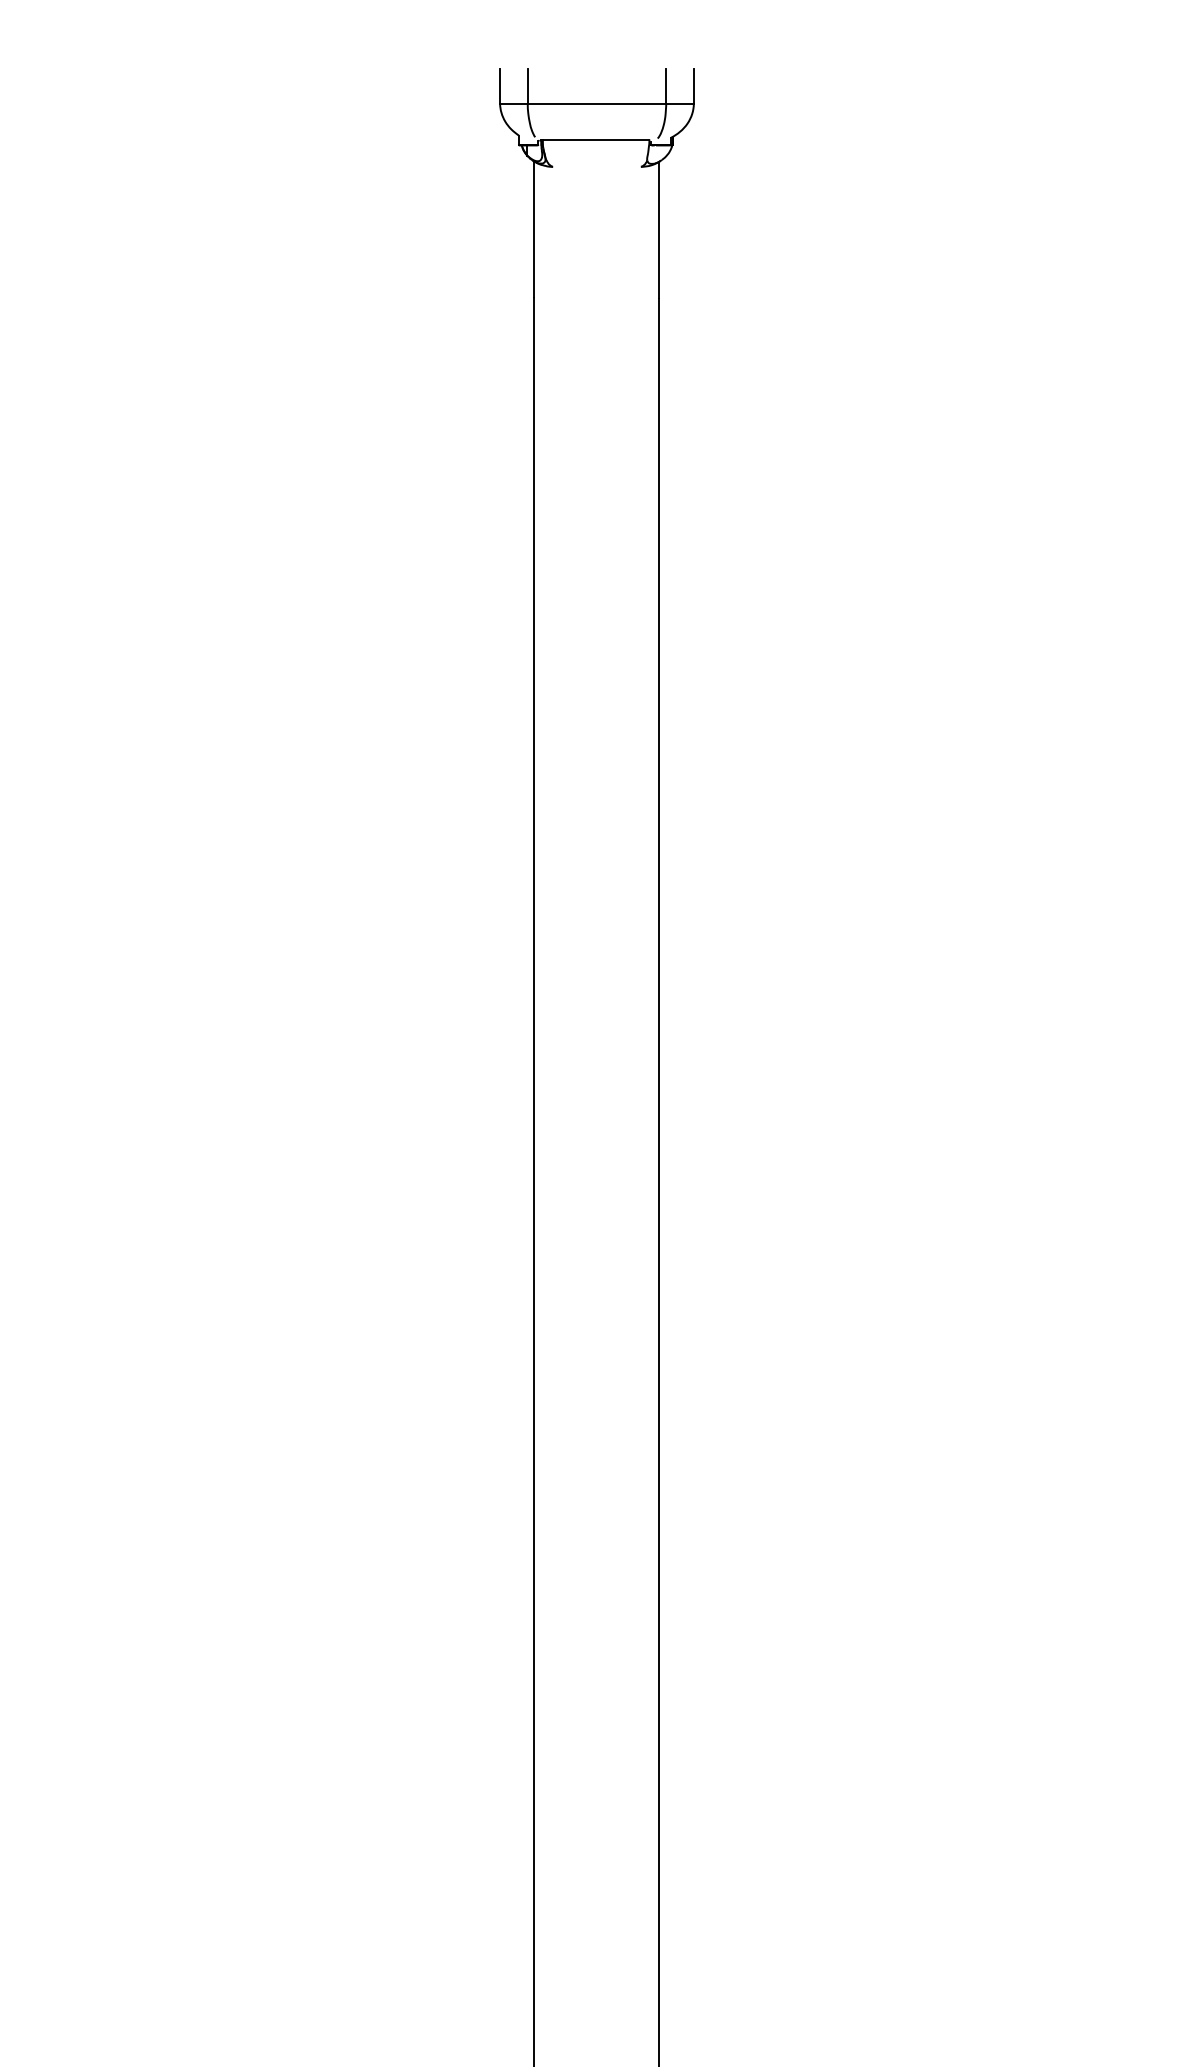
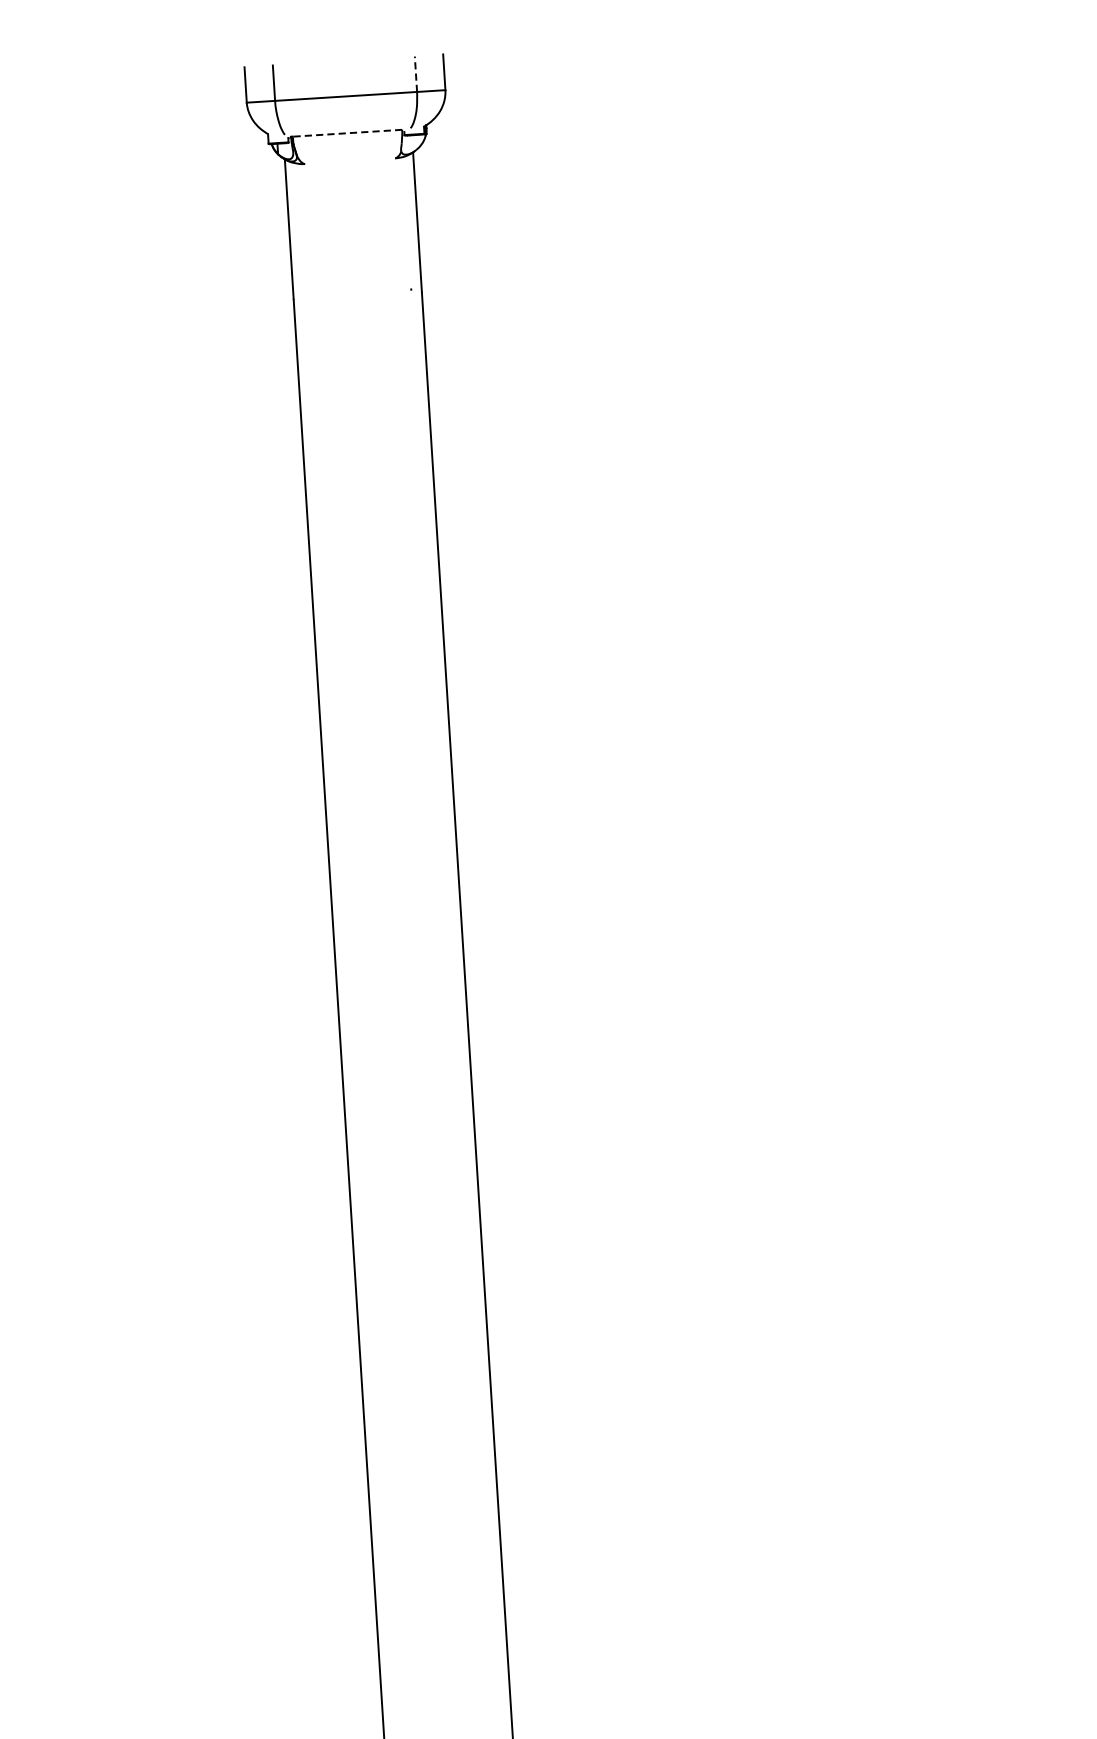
line: (666, 85) -> (416, 73), solid -> dashed
line: (595, 139) -> (346, 133), solid -> dashed

